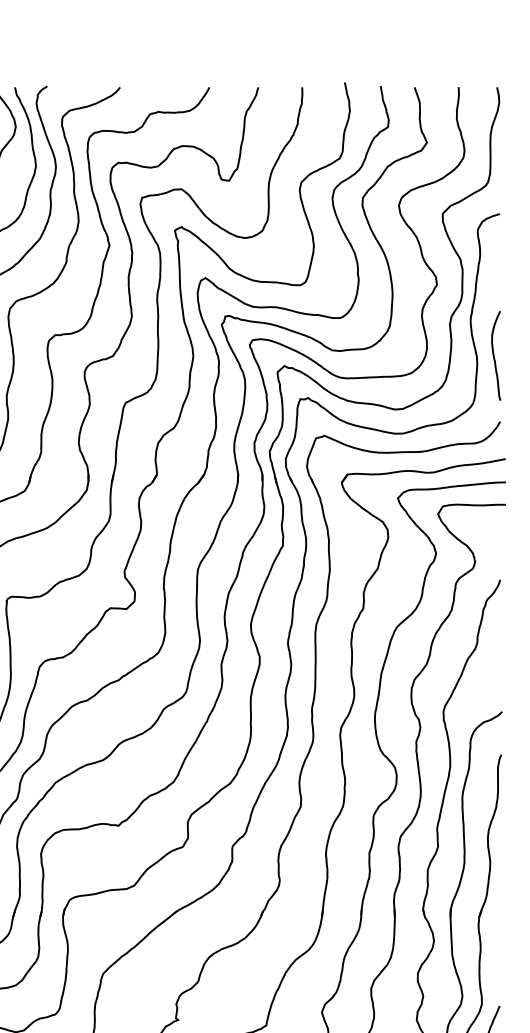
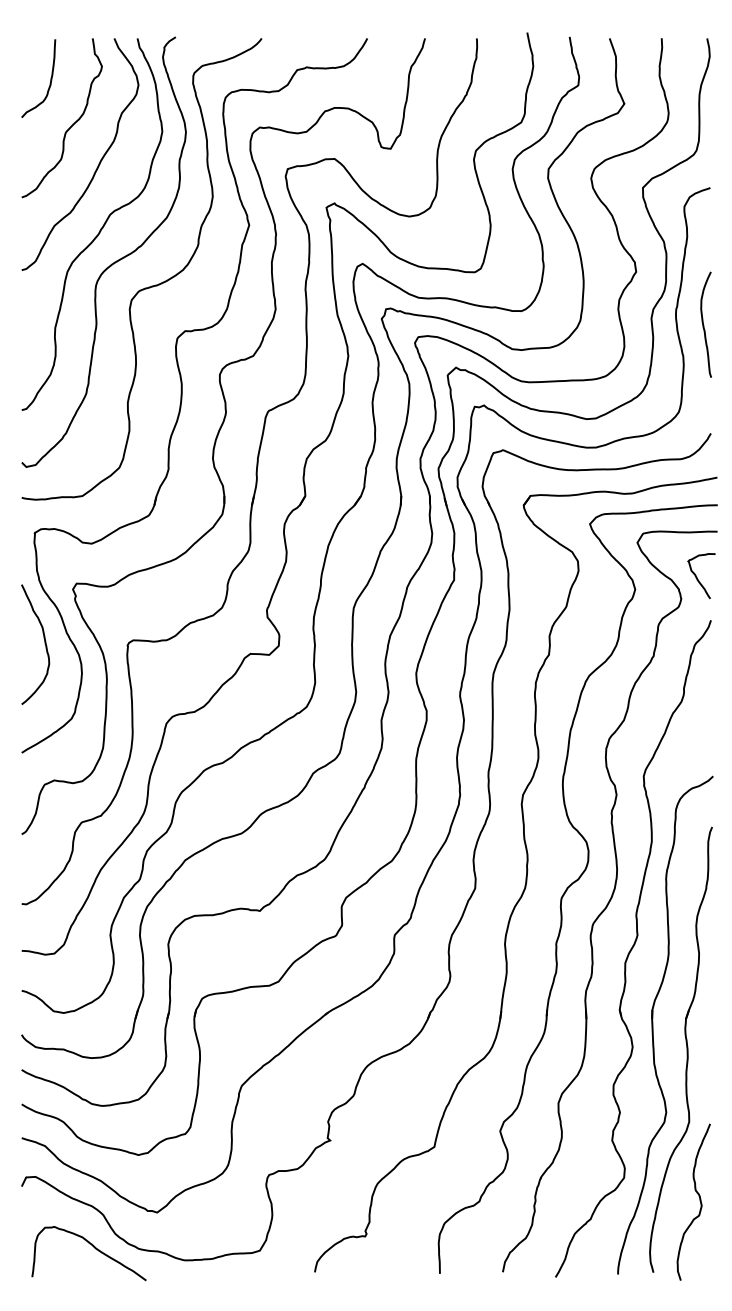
curve: (494, 356) -> (704, 325), moved
curve: (488, 543) -> (697, 577), added

